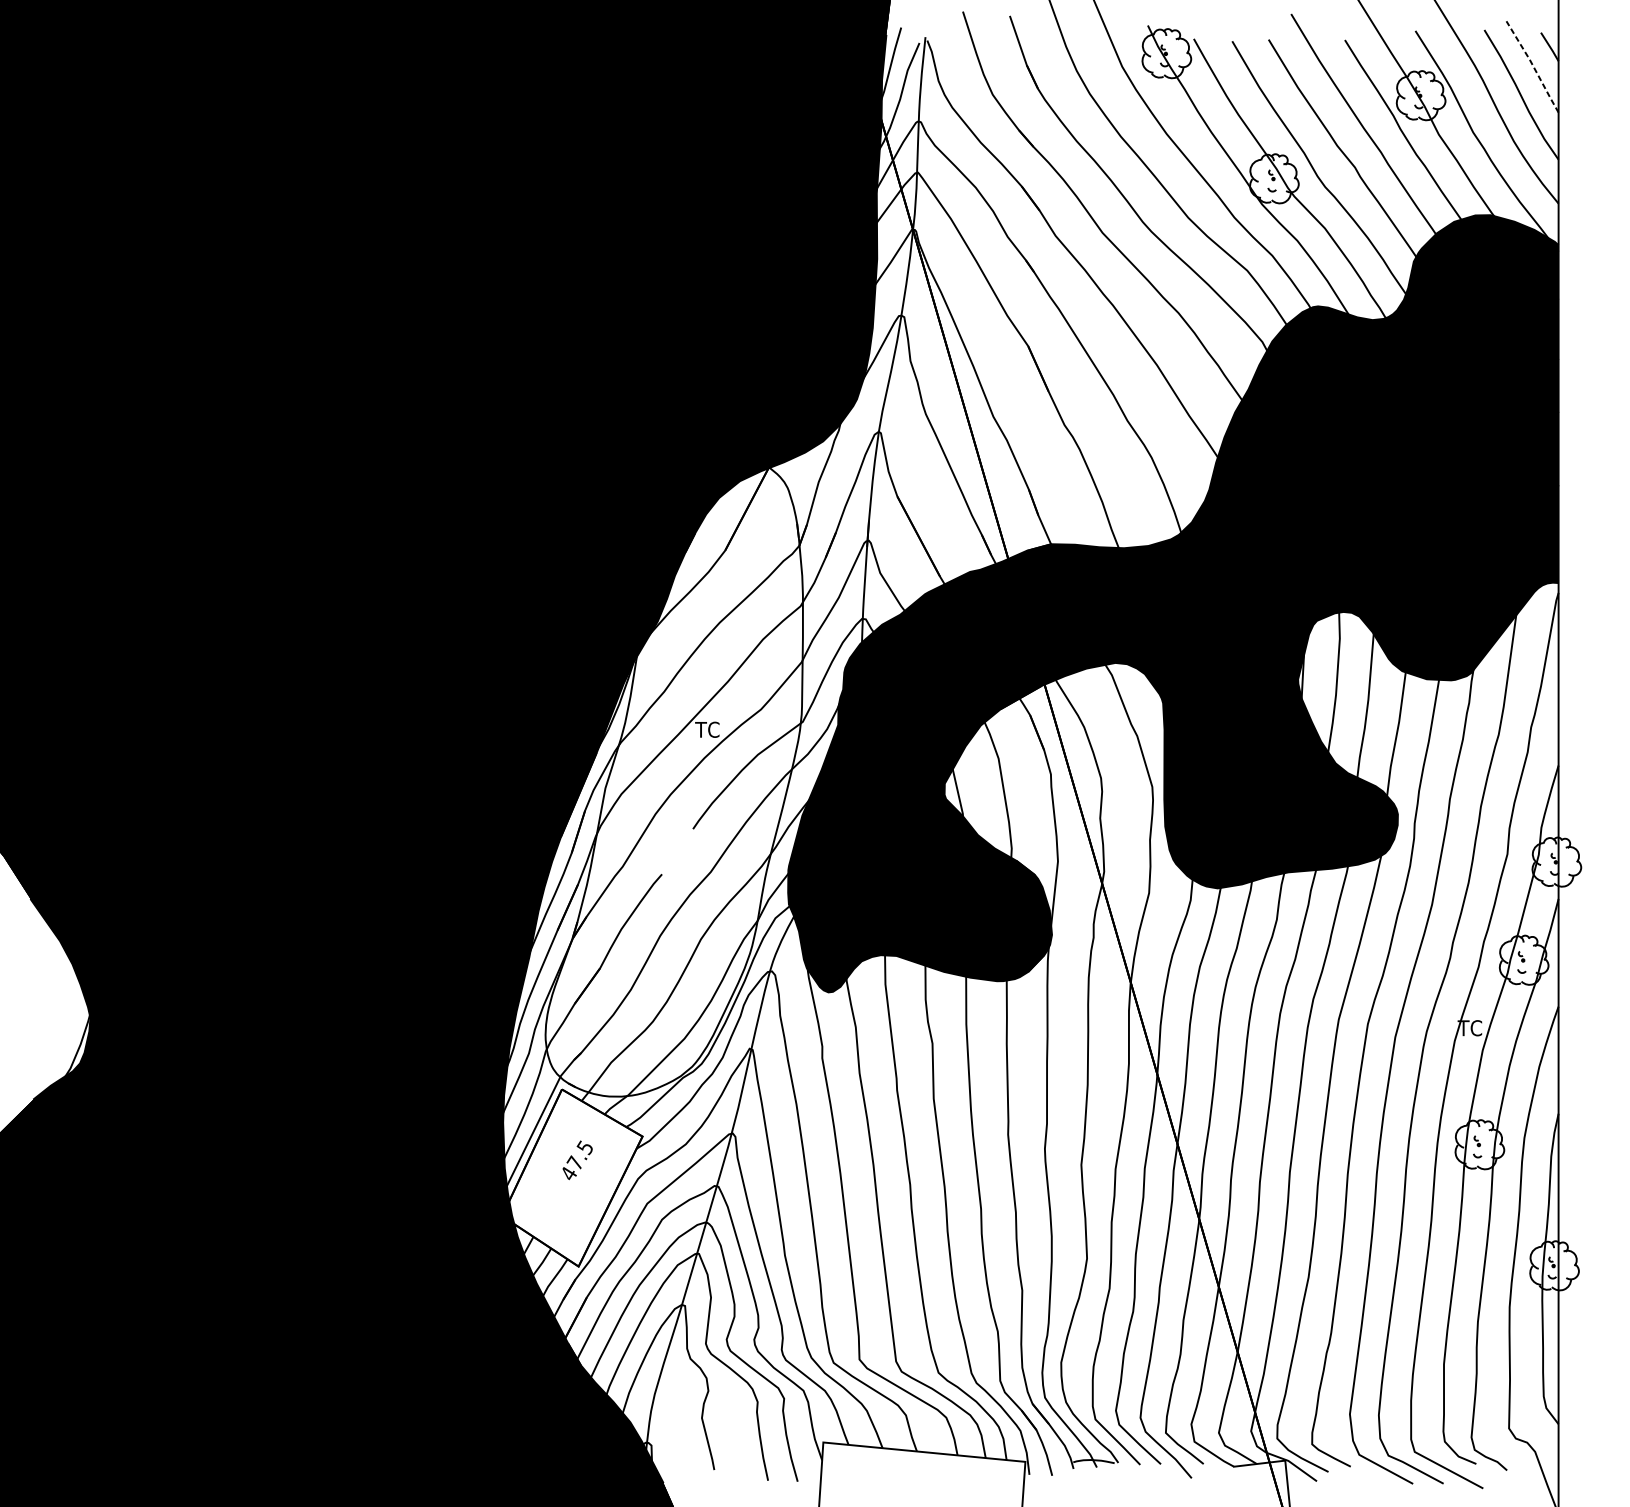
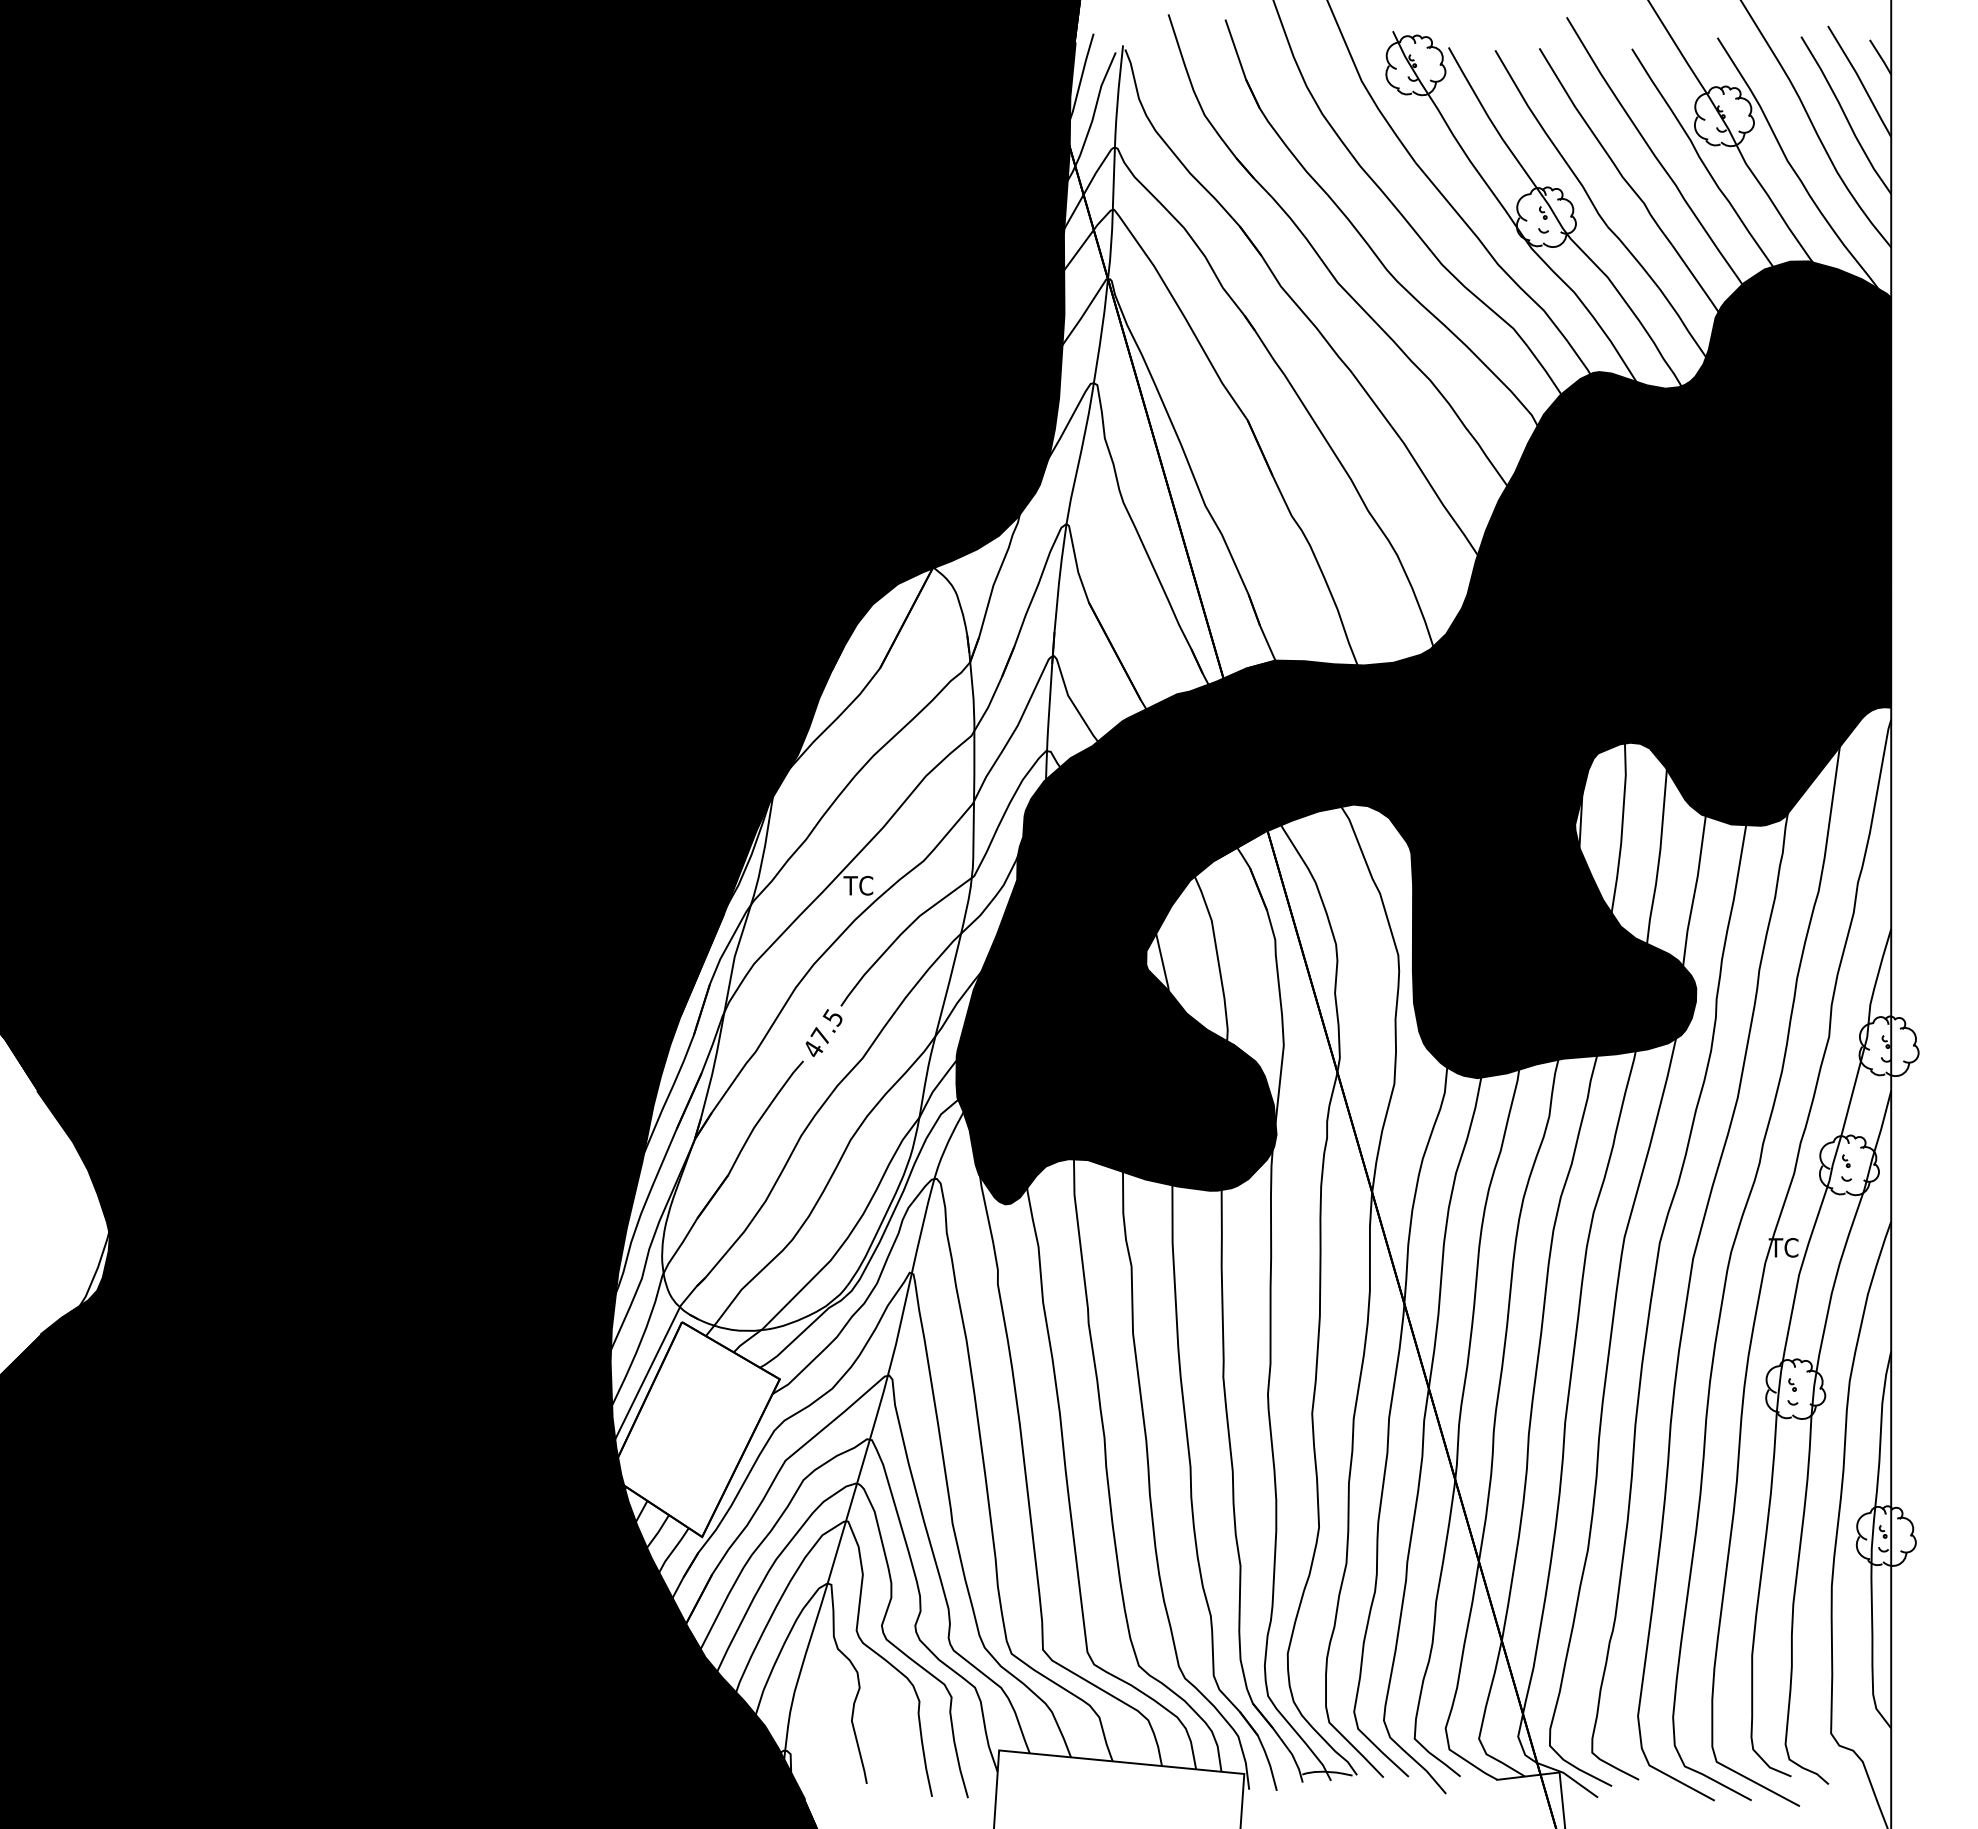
line: (1533, 66) -> (1860, 80), dashed -> solid
text: (577, 1159) -> (823, 1032), moved

